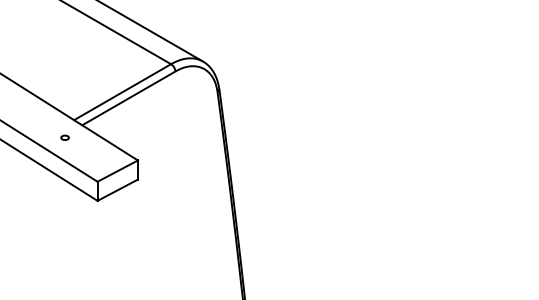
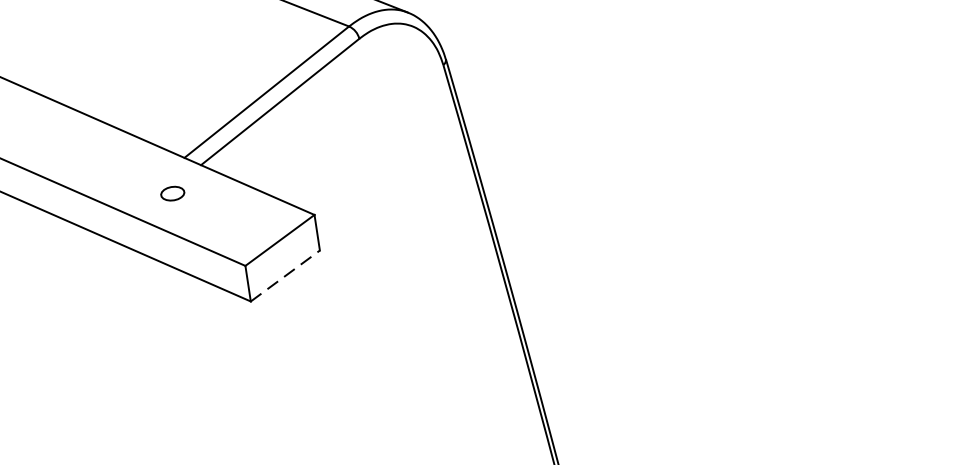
part: (64, 137) -> (171, 192), size x1.6
line: (117, 190) -> (284, 276), solid -> dashed

